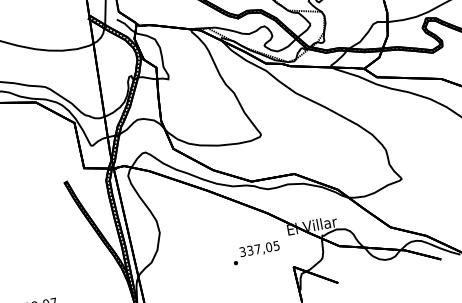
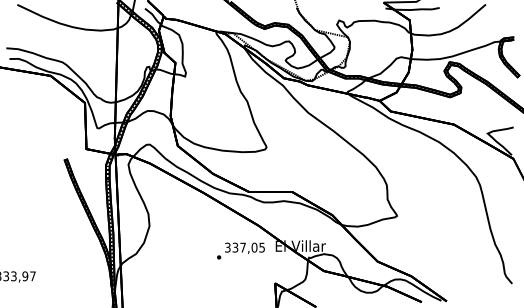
text: (255, 252) -> (240, 250), moved

